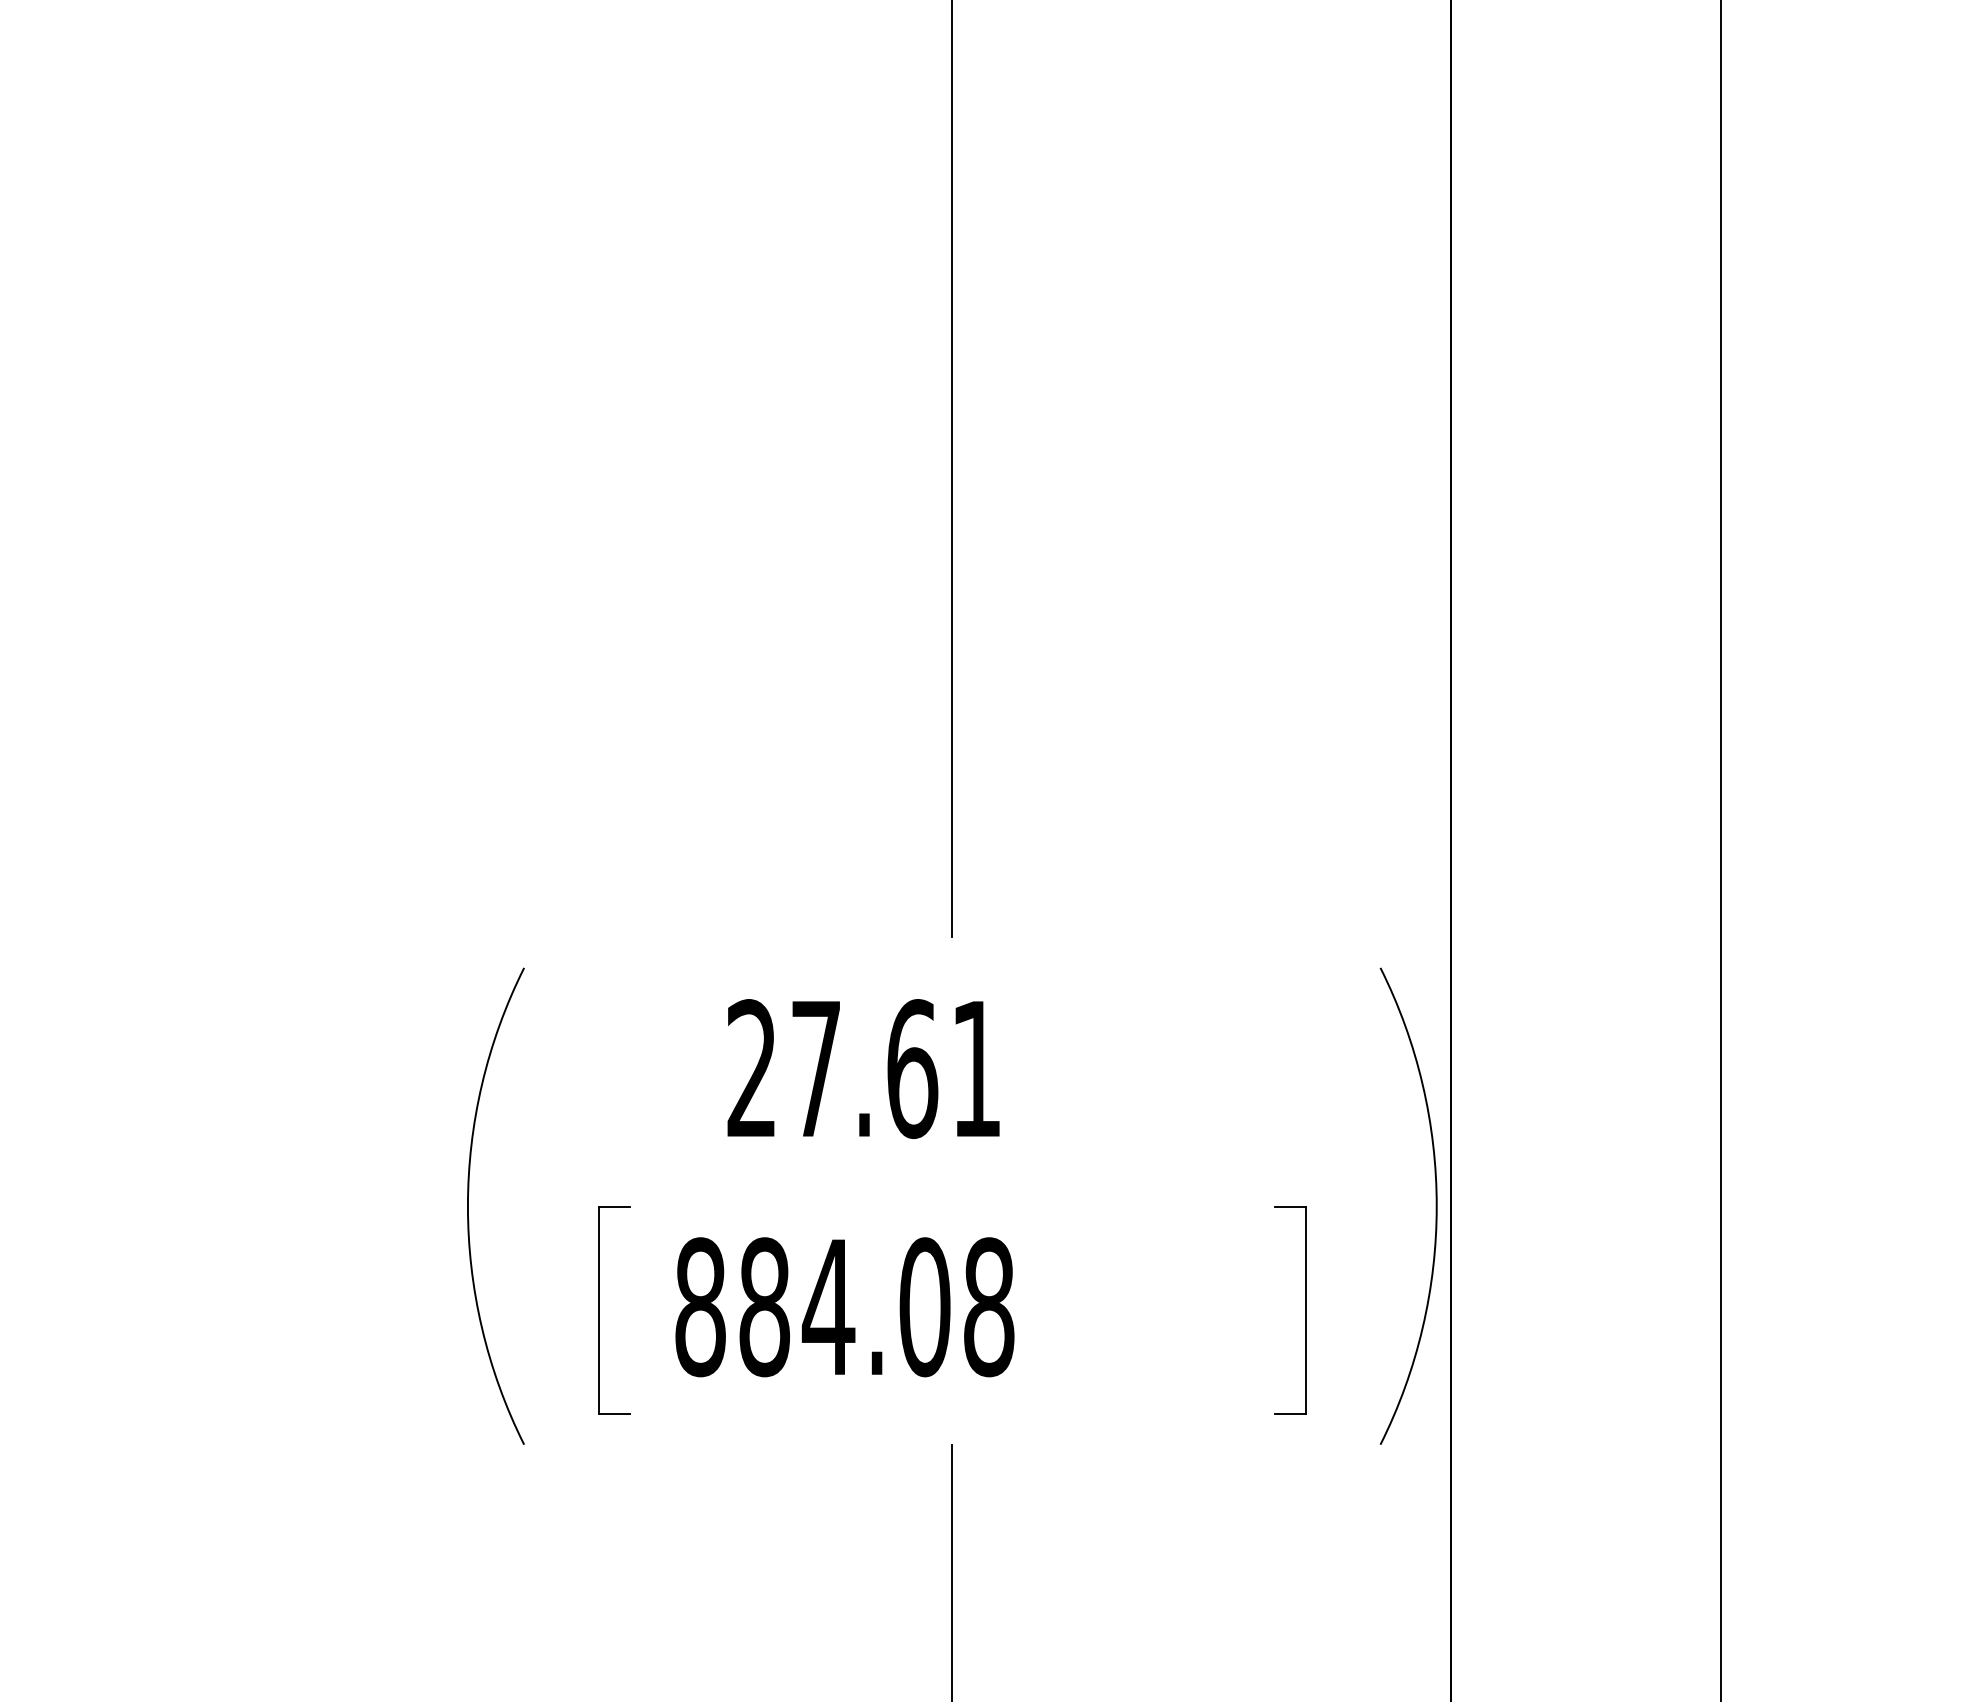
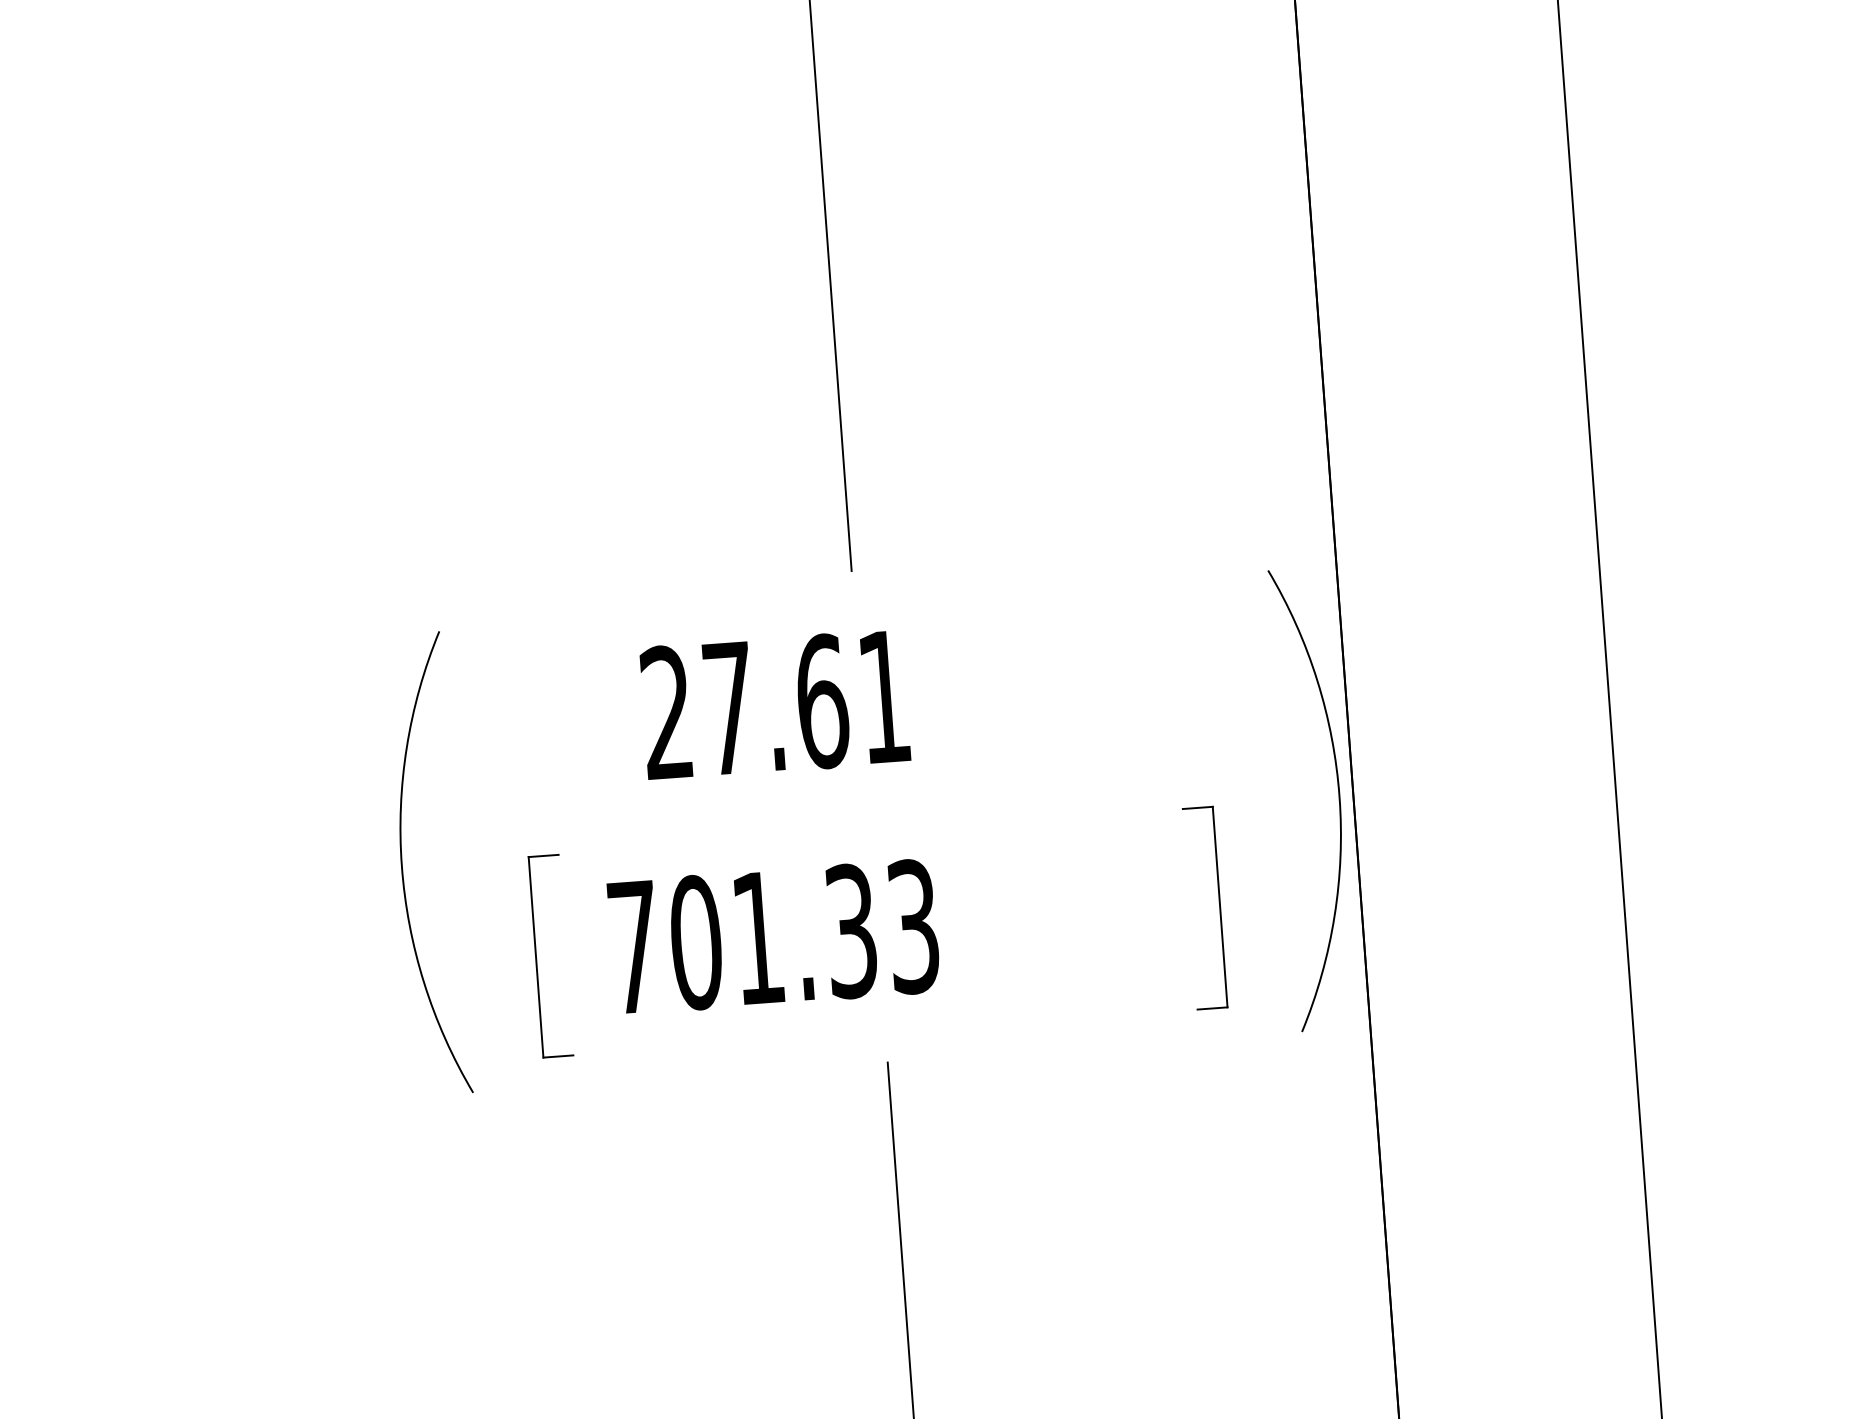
text: (844, 1307) -> (773, 937), 884.08 -> 701.33

